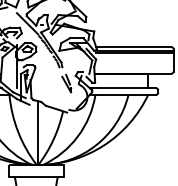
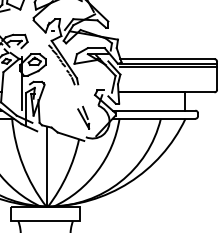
line: (27, 23) -> (34, 29), removed
part: (66, 83) -> (83, 117), moved

